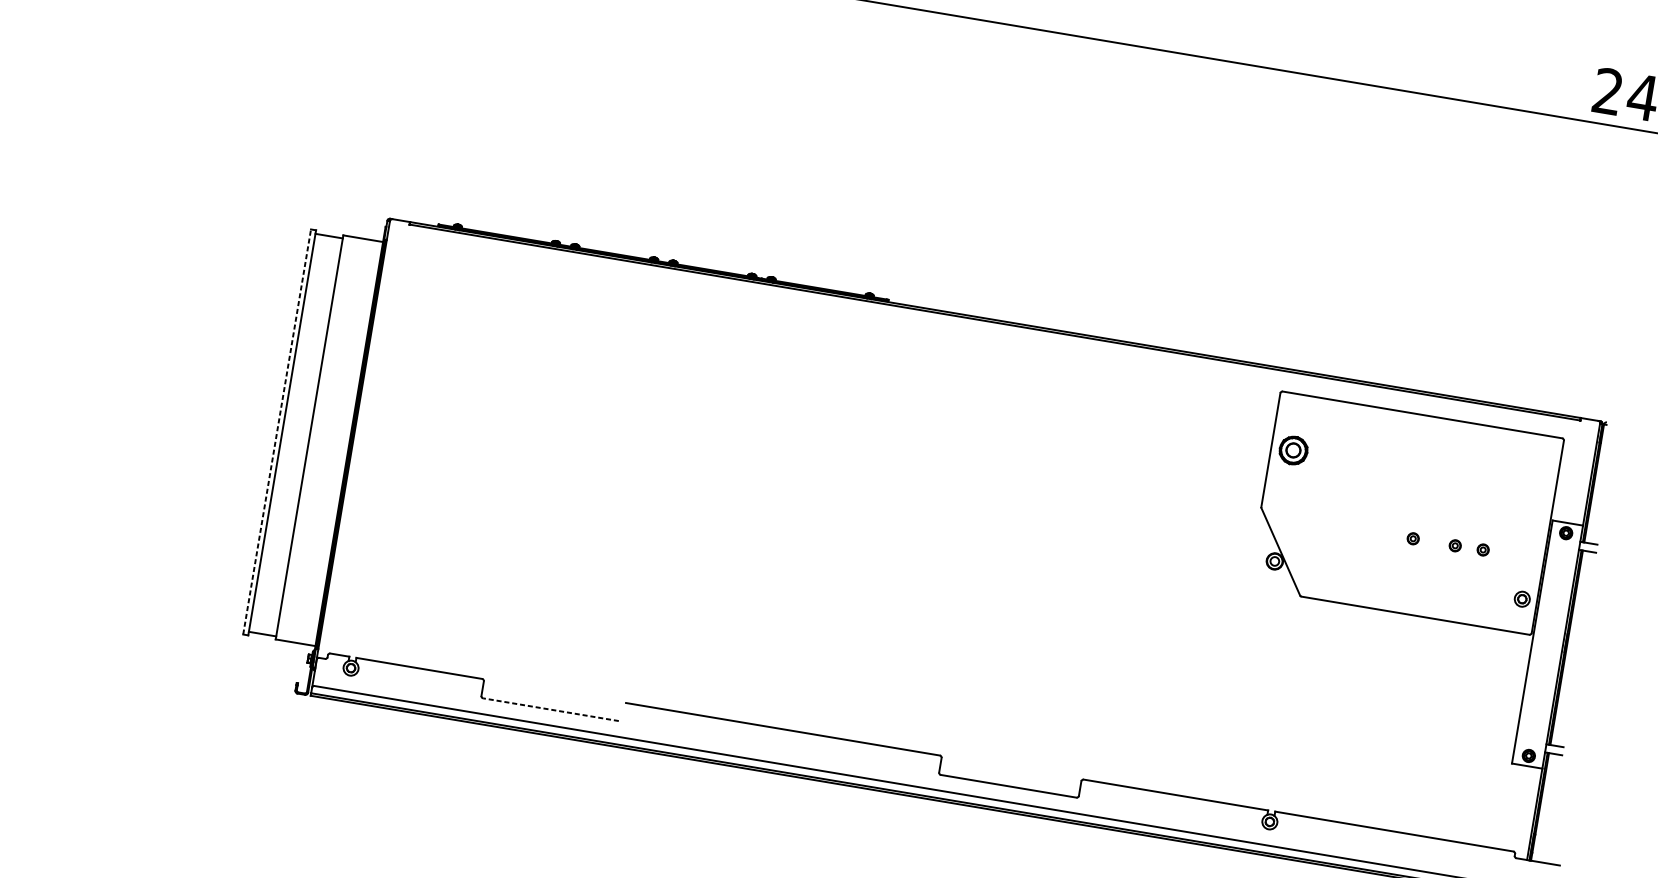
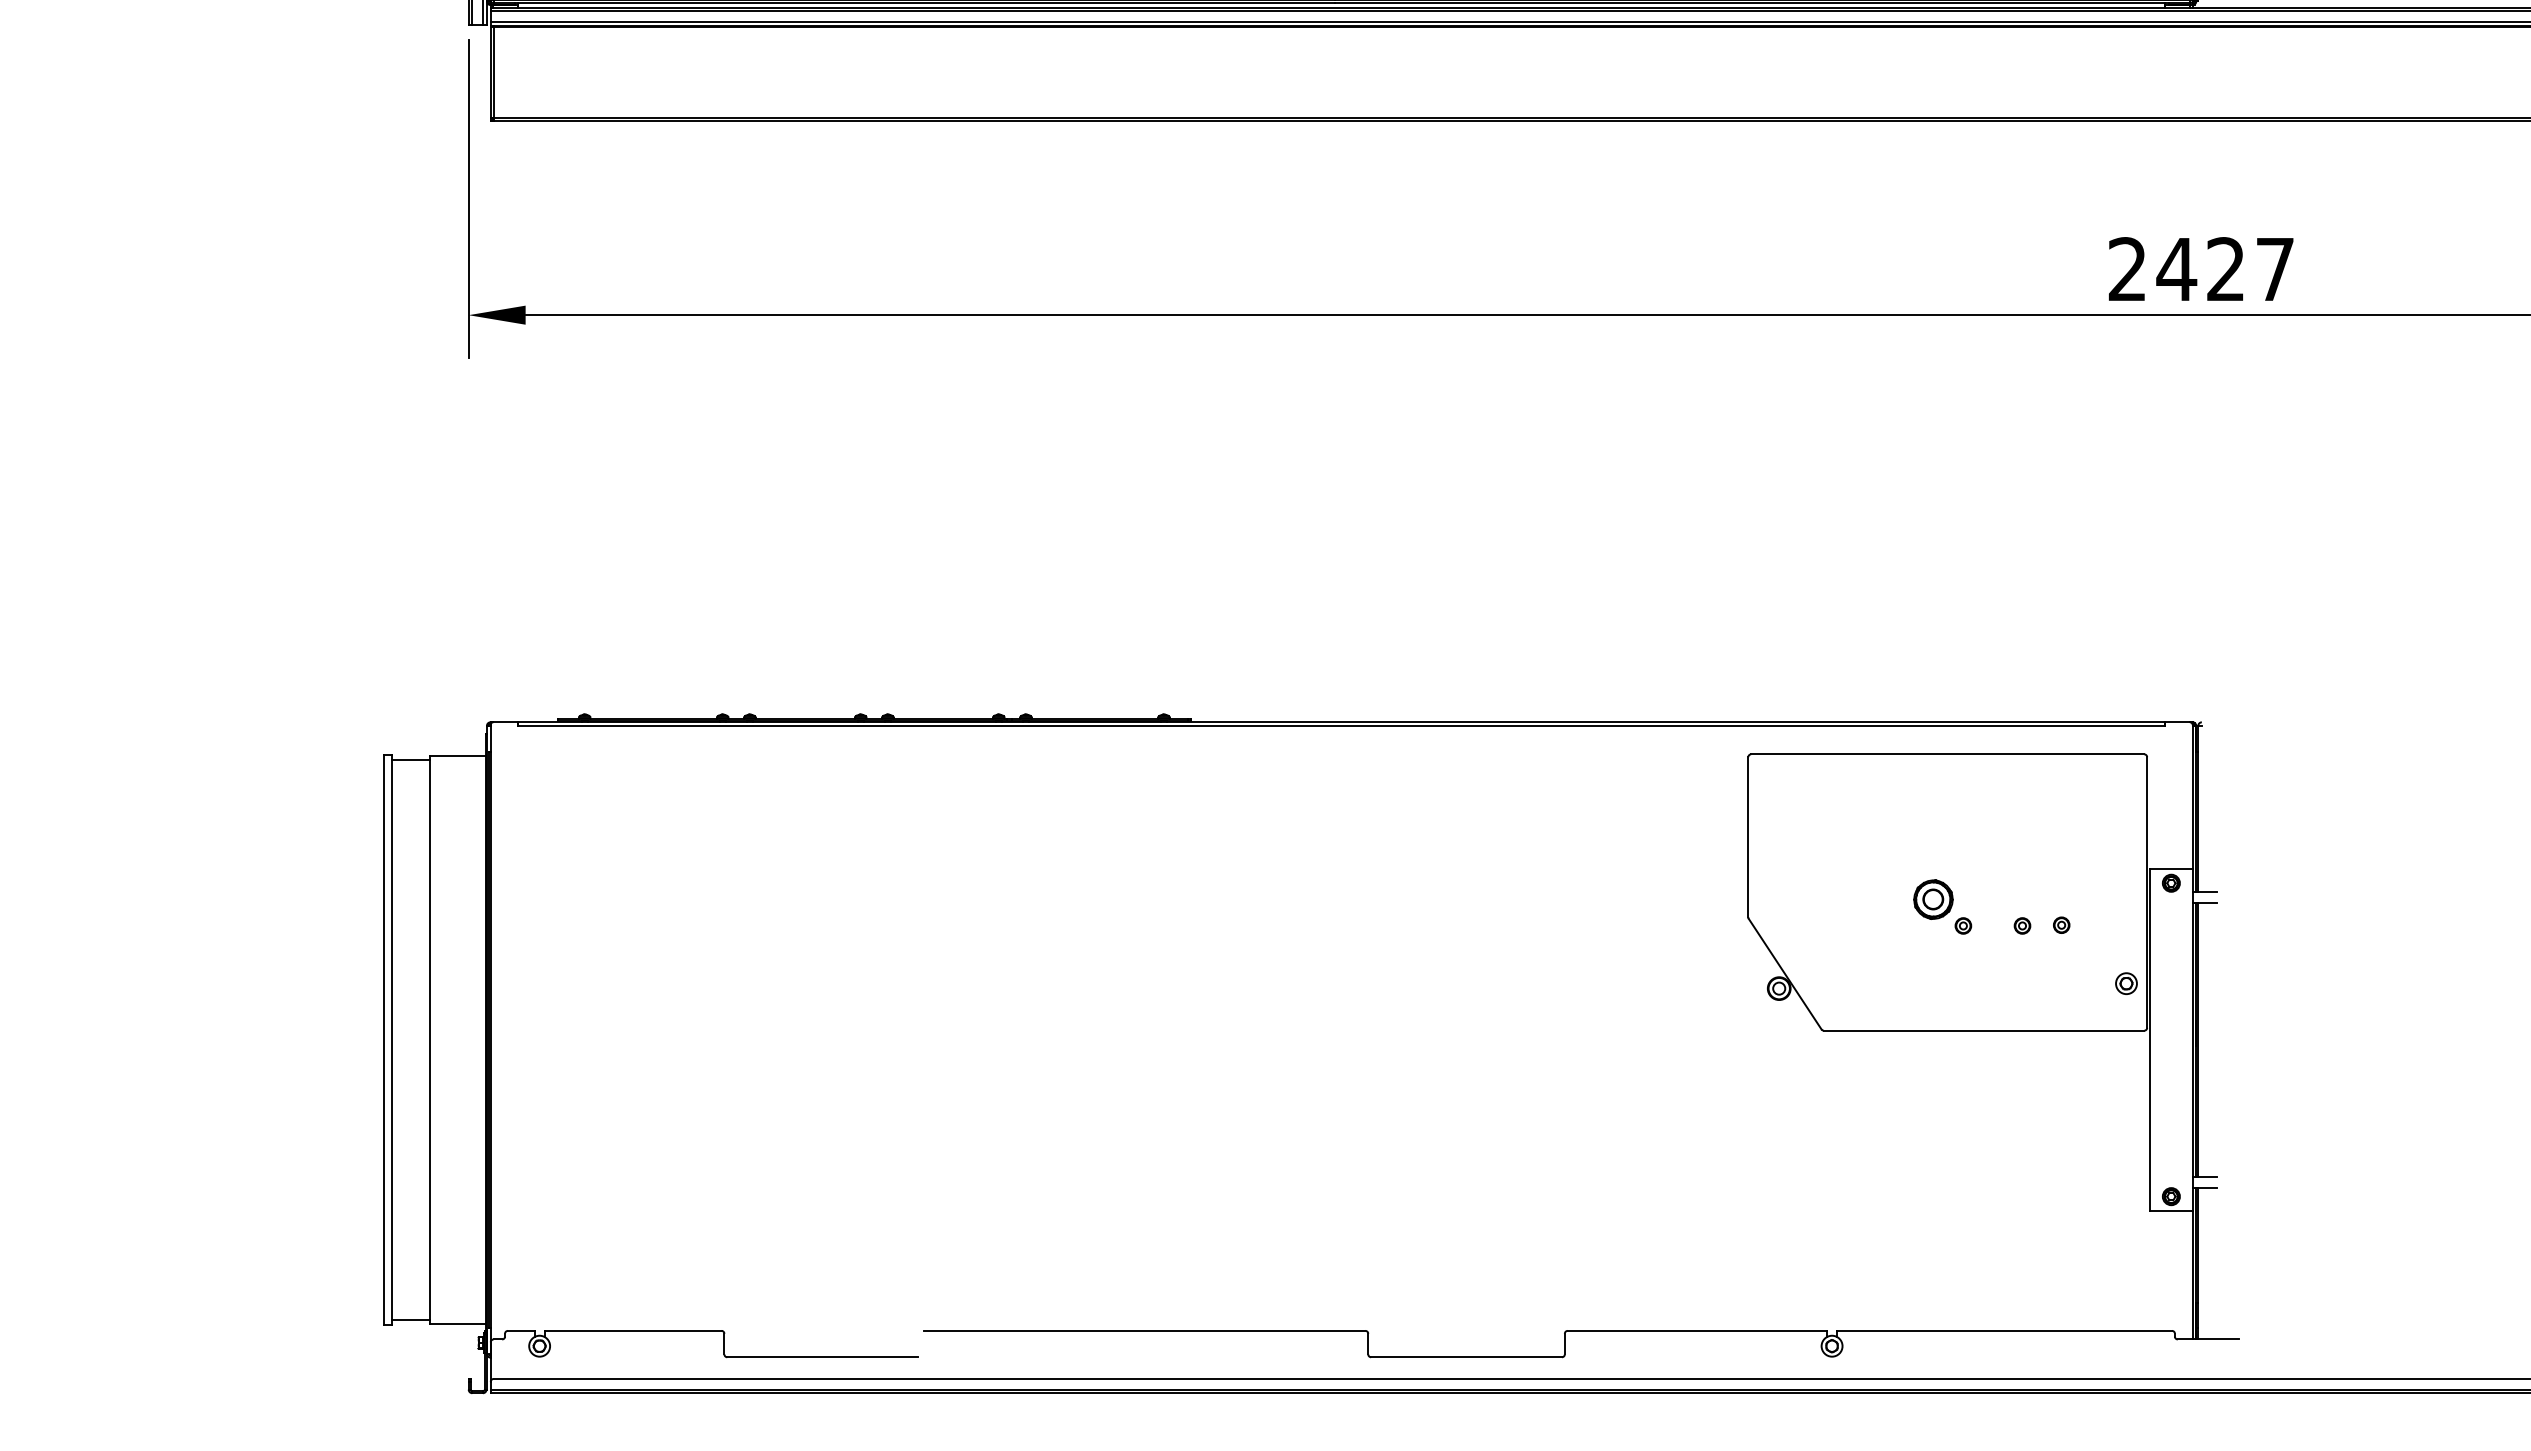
line: (277, 431) -> (384, 1039), dashed -> solid
part: (1293, 450) -> (1933, 899), moved
line: (550, 709) -> (822, 1357), dashed -> solid

